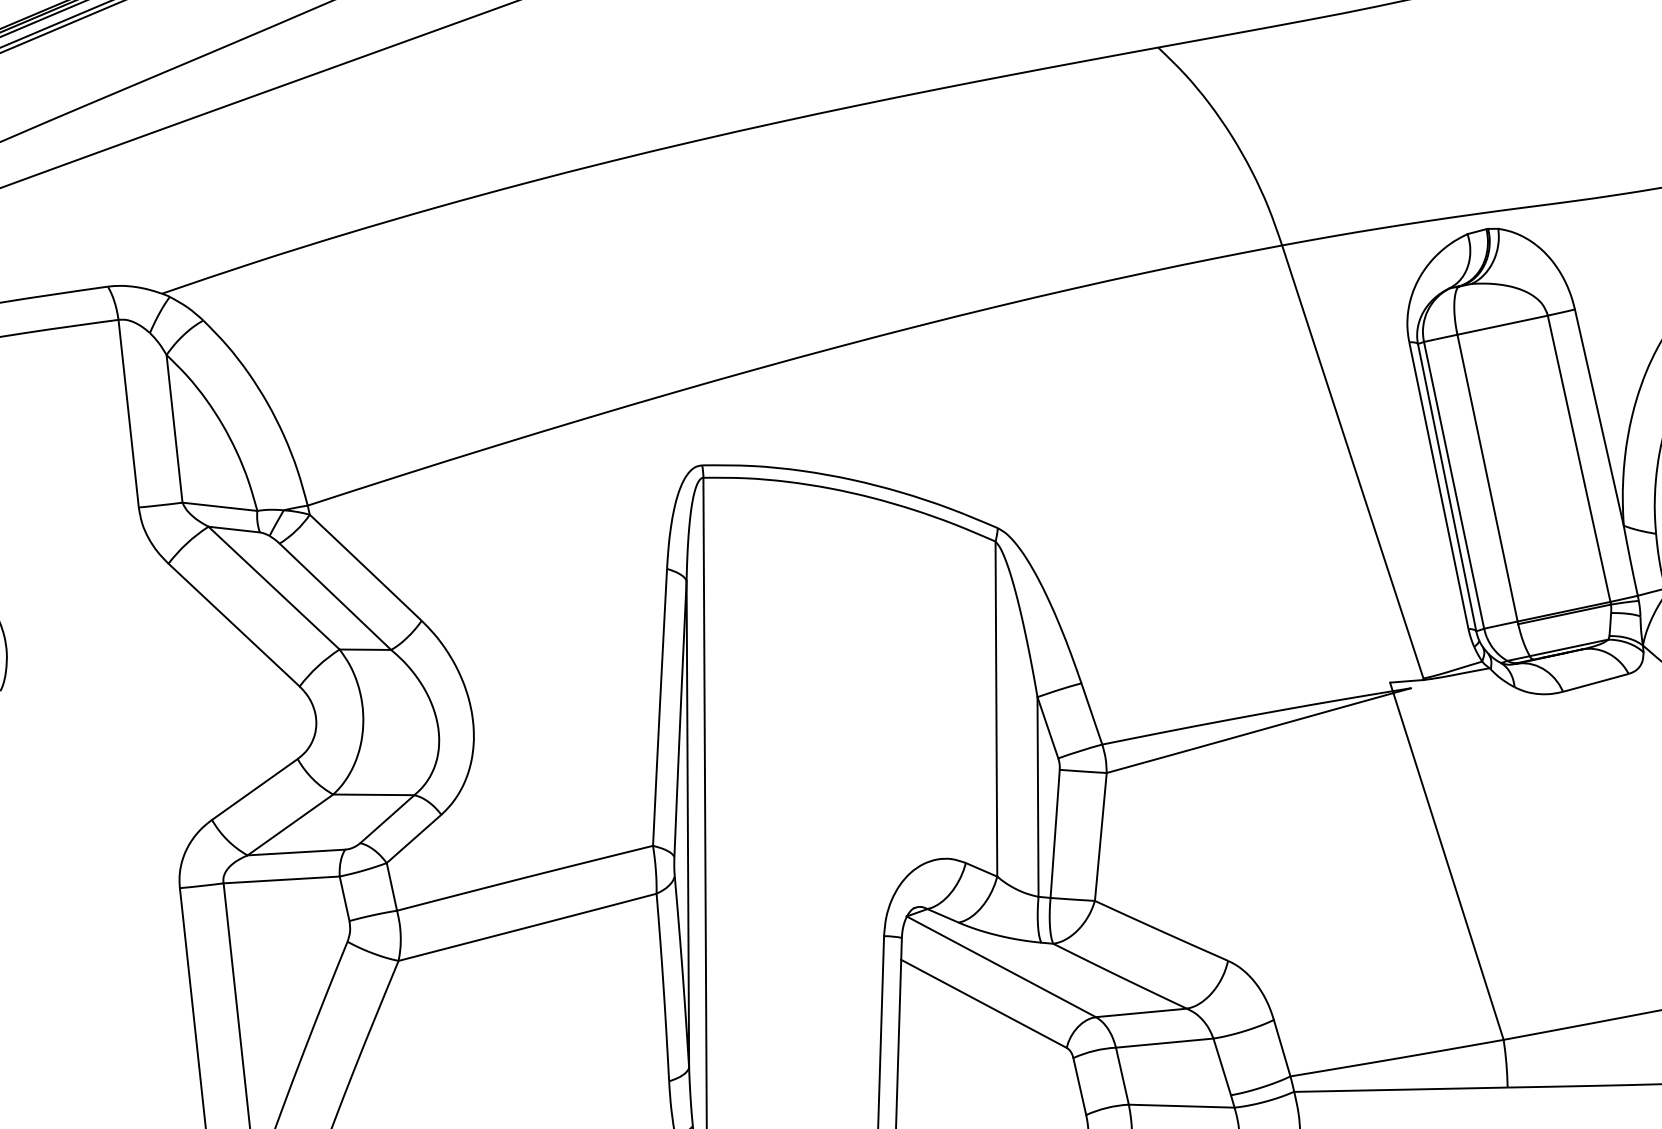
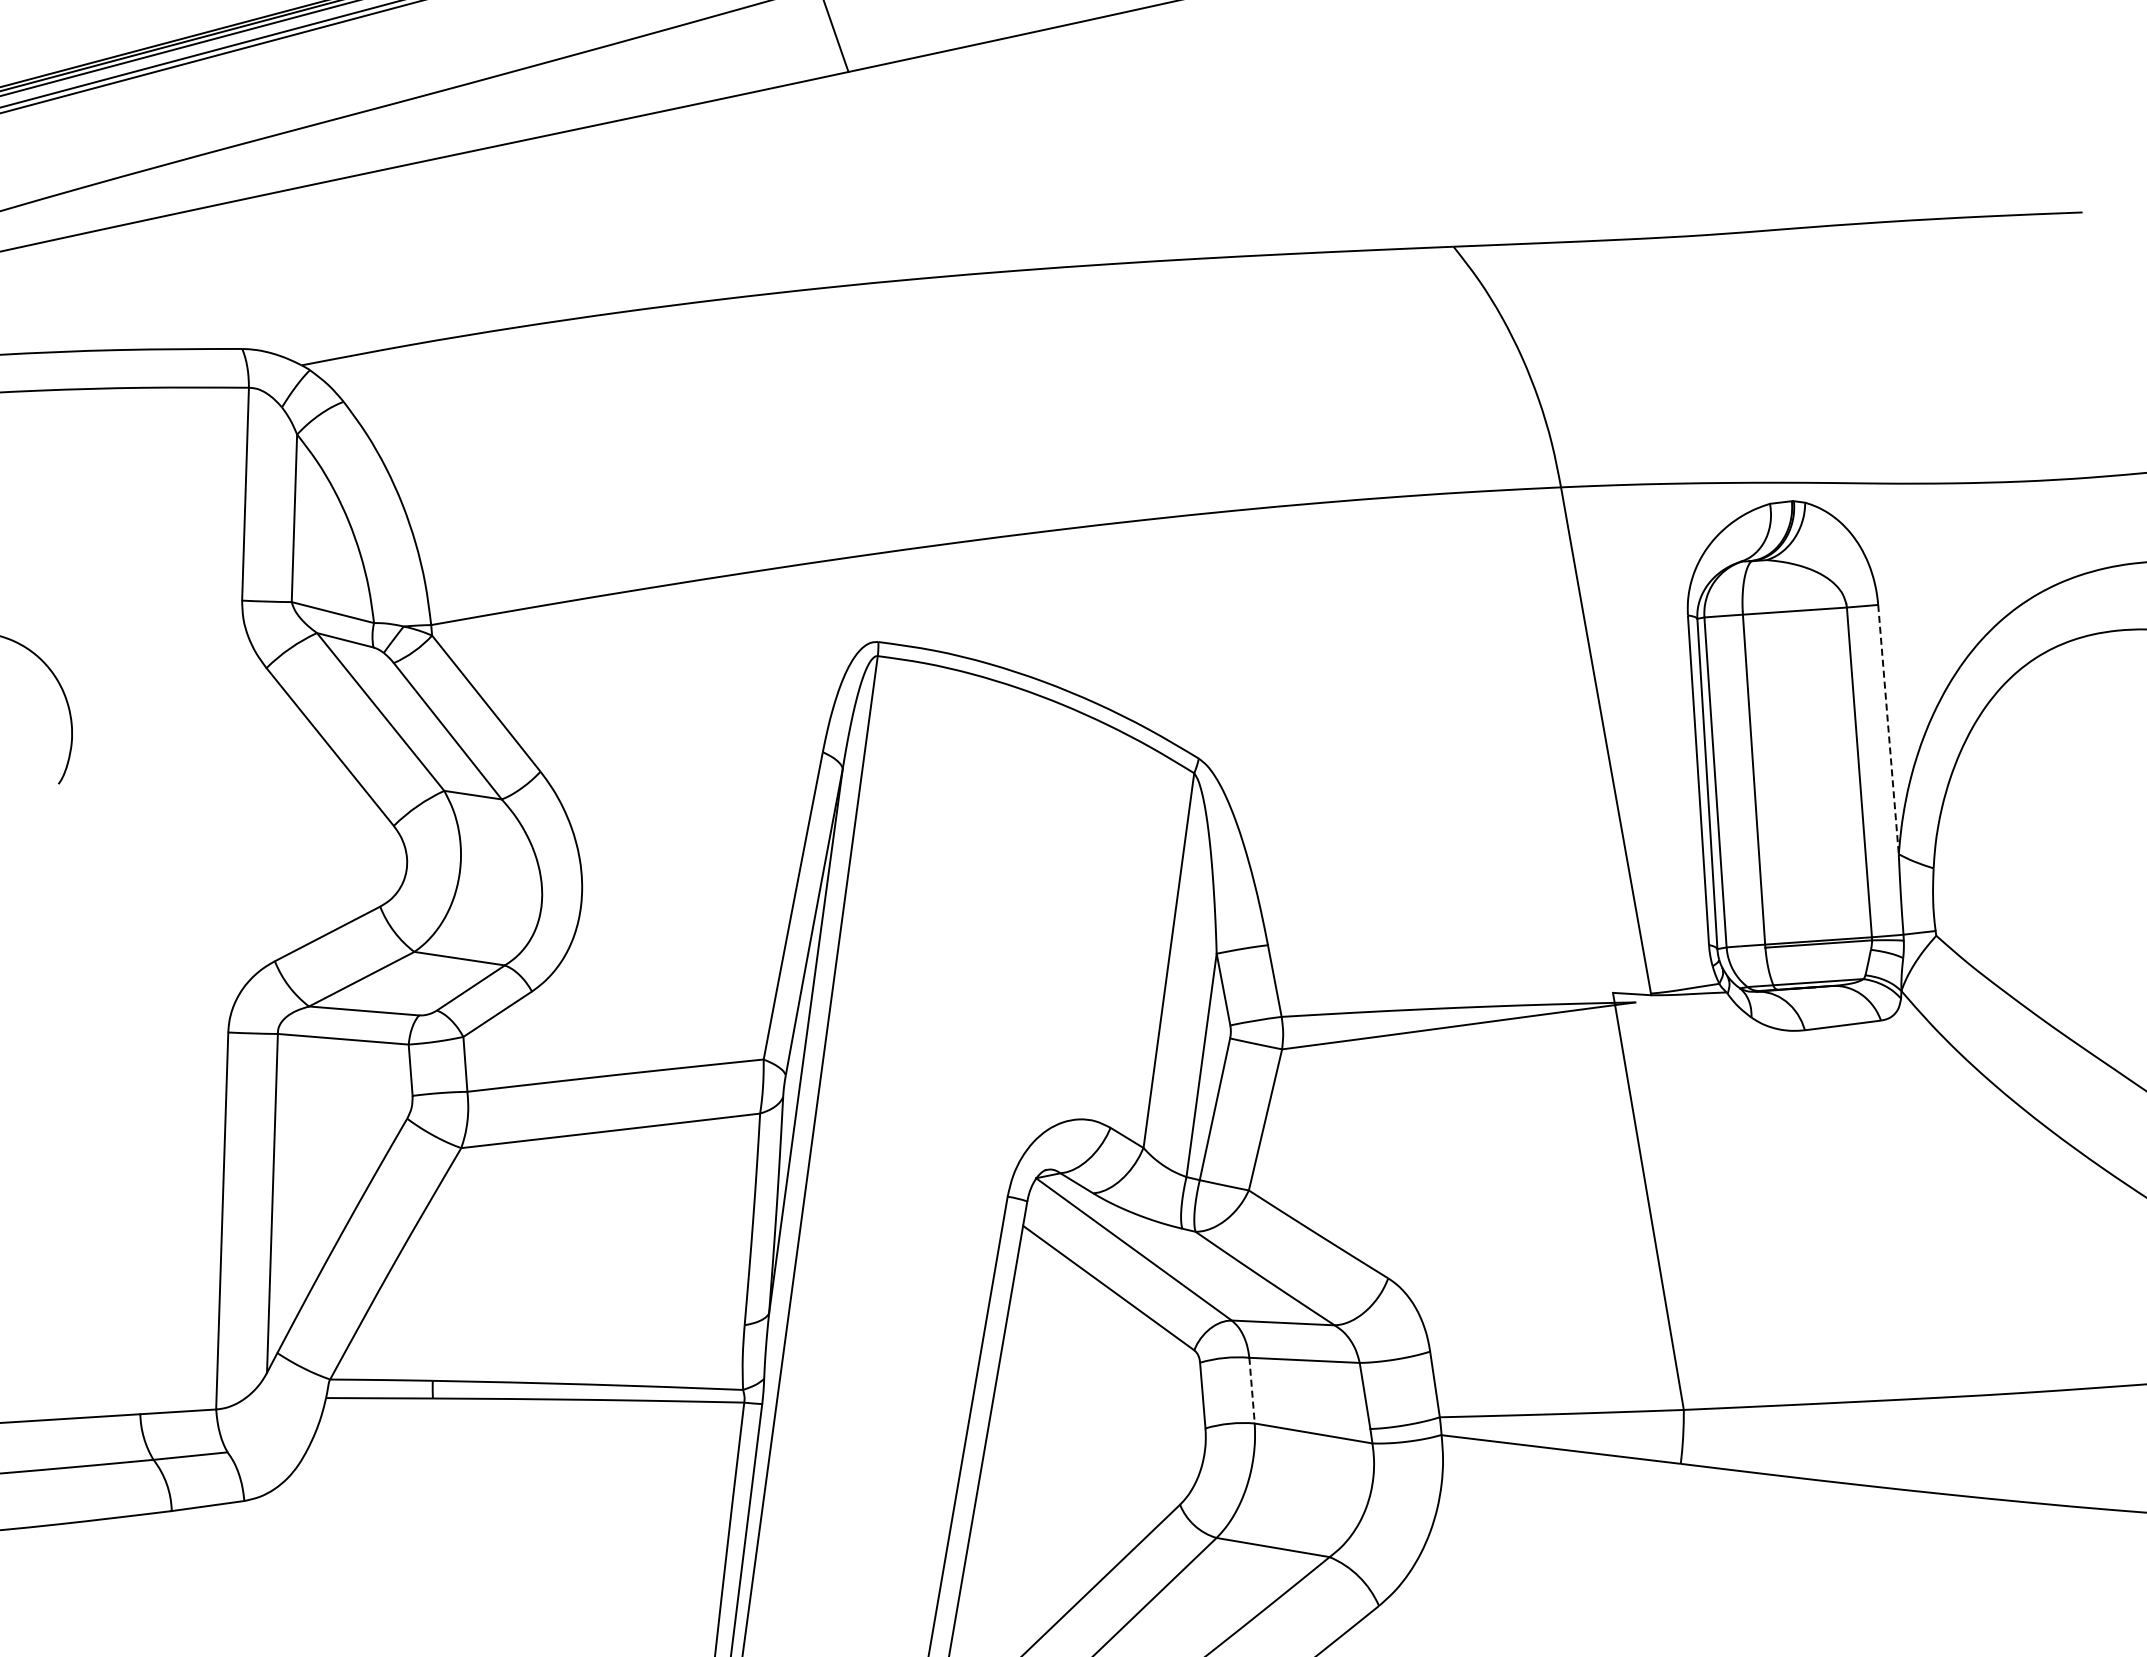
line: (1599, 418) -> (1888, 730), solid -> dashed
line: (1122, 1076) -> (1252, 1390), solid -> dashed

